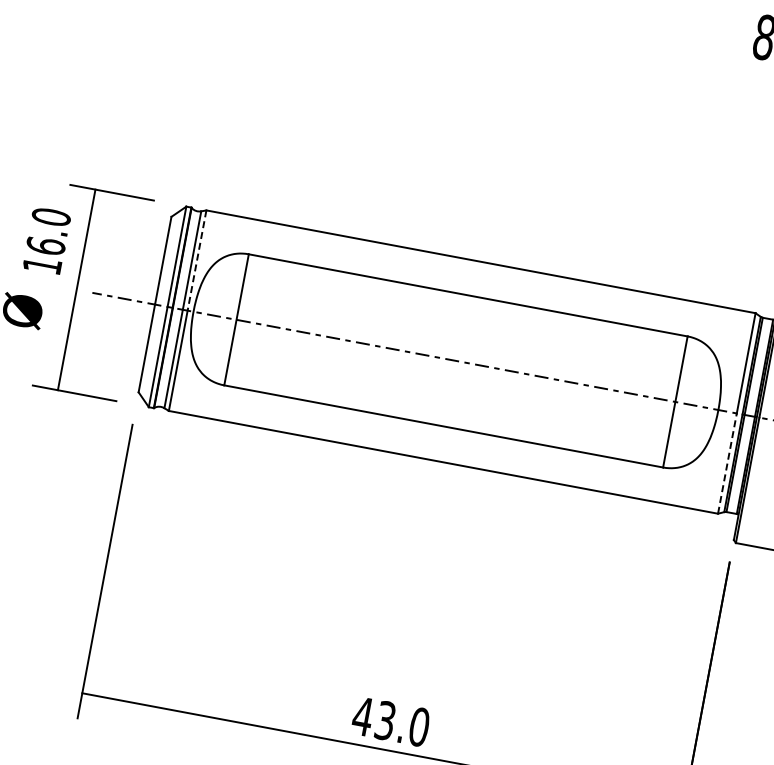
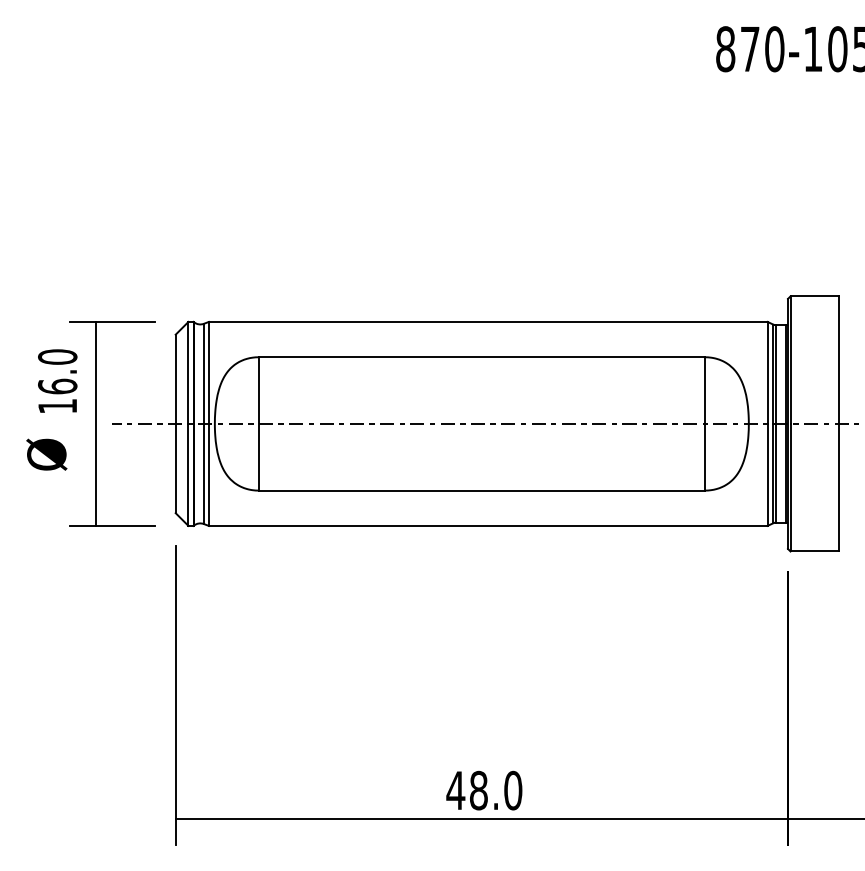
line: (196, 261) -> (208, 373), dashed -> solid
line: (727, 463) -> (767, 474), dashed -> solid
text: (385, 720) -> (478, 790), 43.0 -> 48.0

